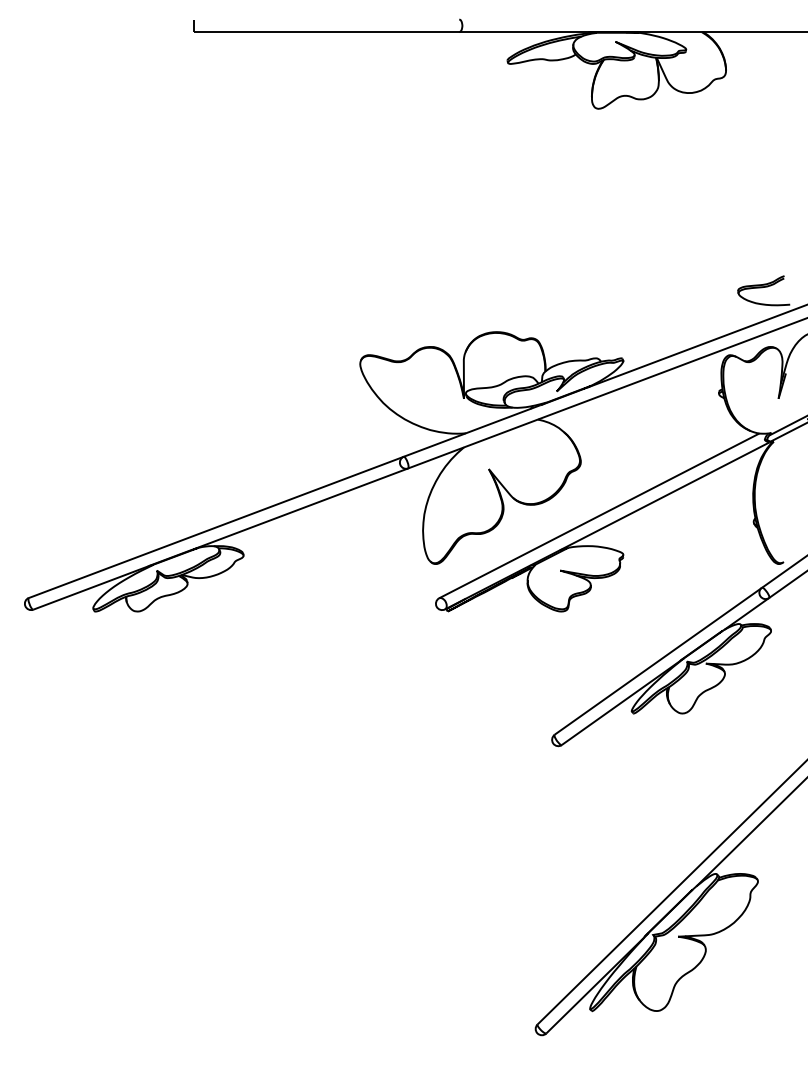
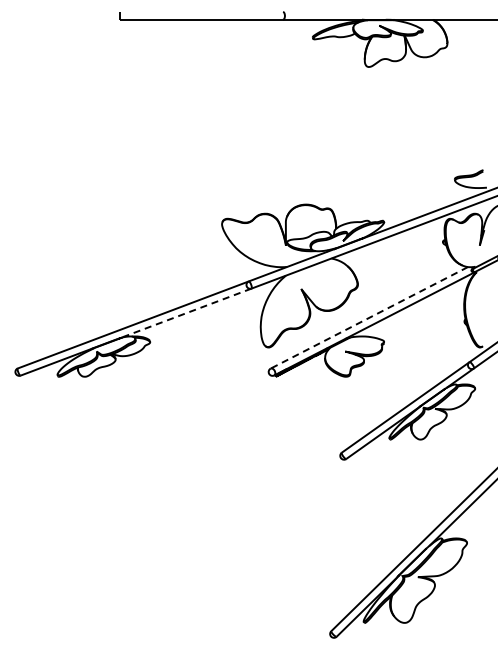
line: (300, 508) -> (185, 313), solid -> dashed
line: (599, 515) -> (369, 317), solid -> dashed

